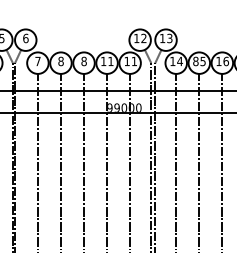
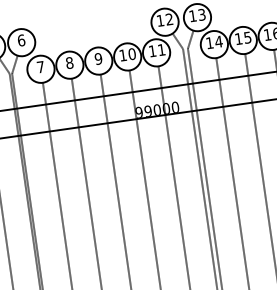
text: (83, 61) -> (97, 59), 8 -> 9
text: (110, 61) -> (131, 54), 11 -> 10
text: (195, 61) -> (238, 39), 85 -> 15

